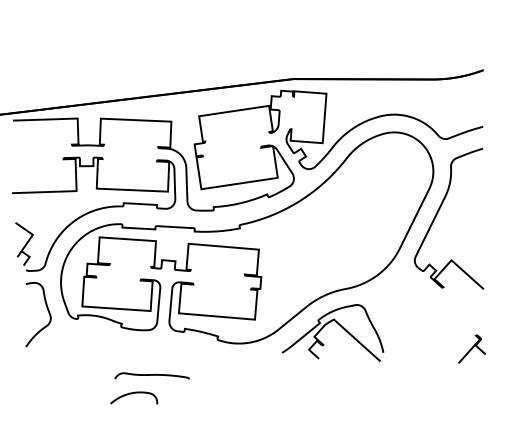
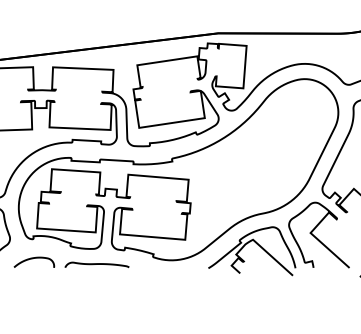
curve: (407, 316) -> (316, 237), added
curve: (151, 375) -> (96, 264), moved
curve: (134, 393) -> (34, 258), moved

